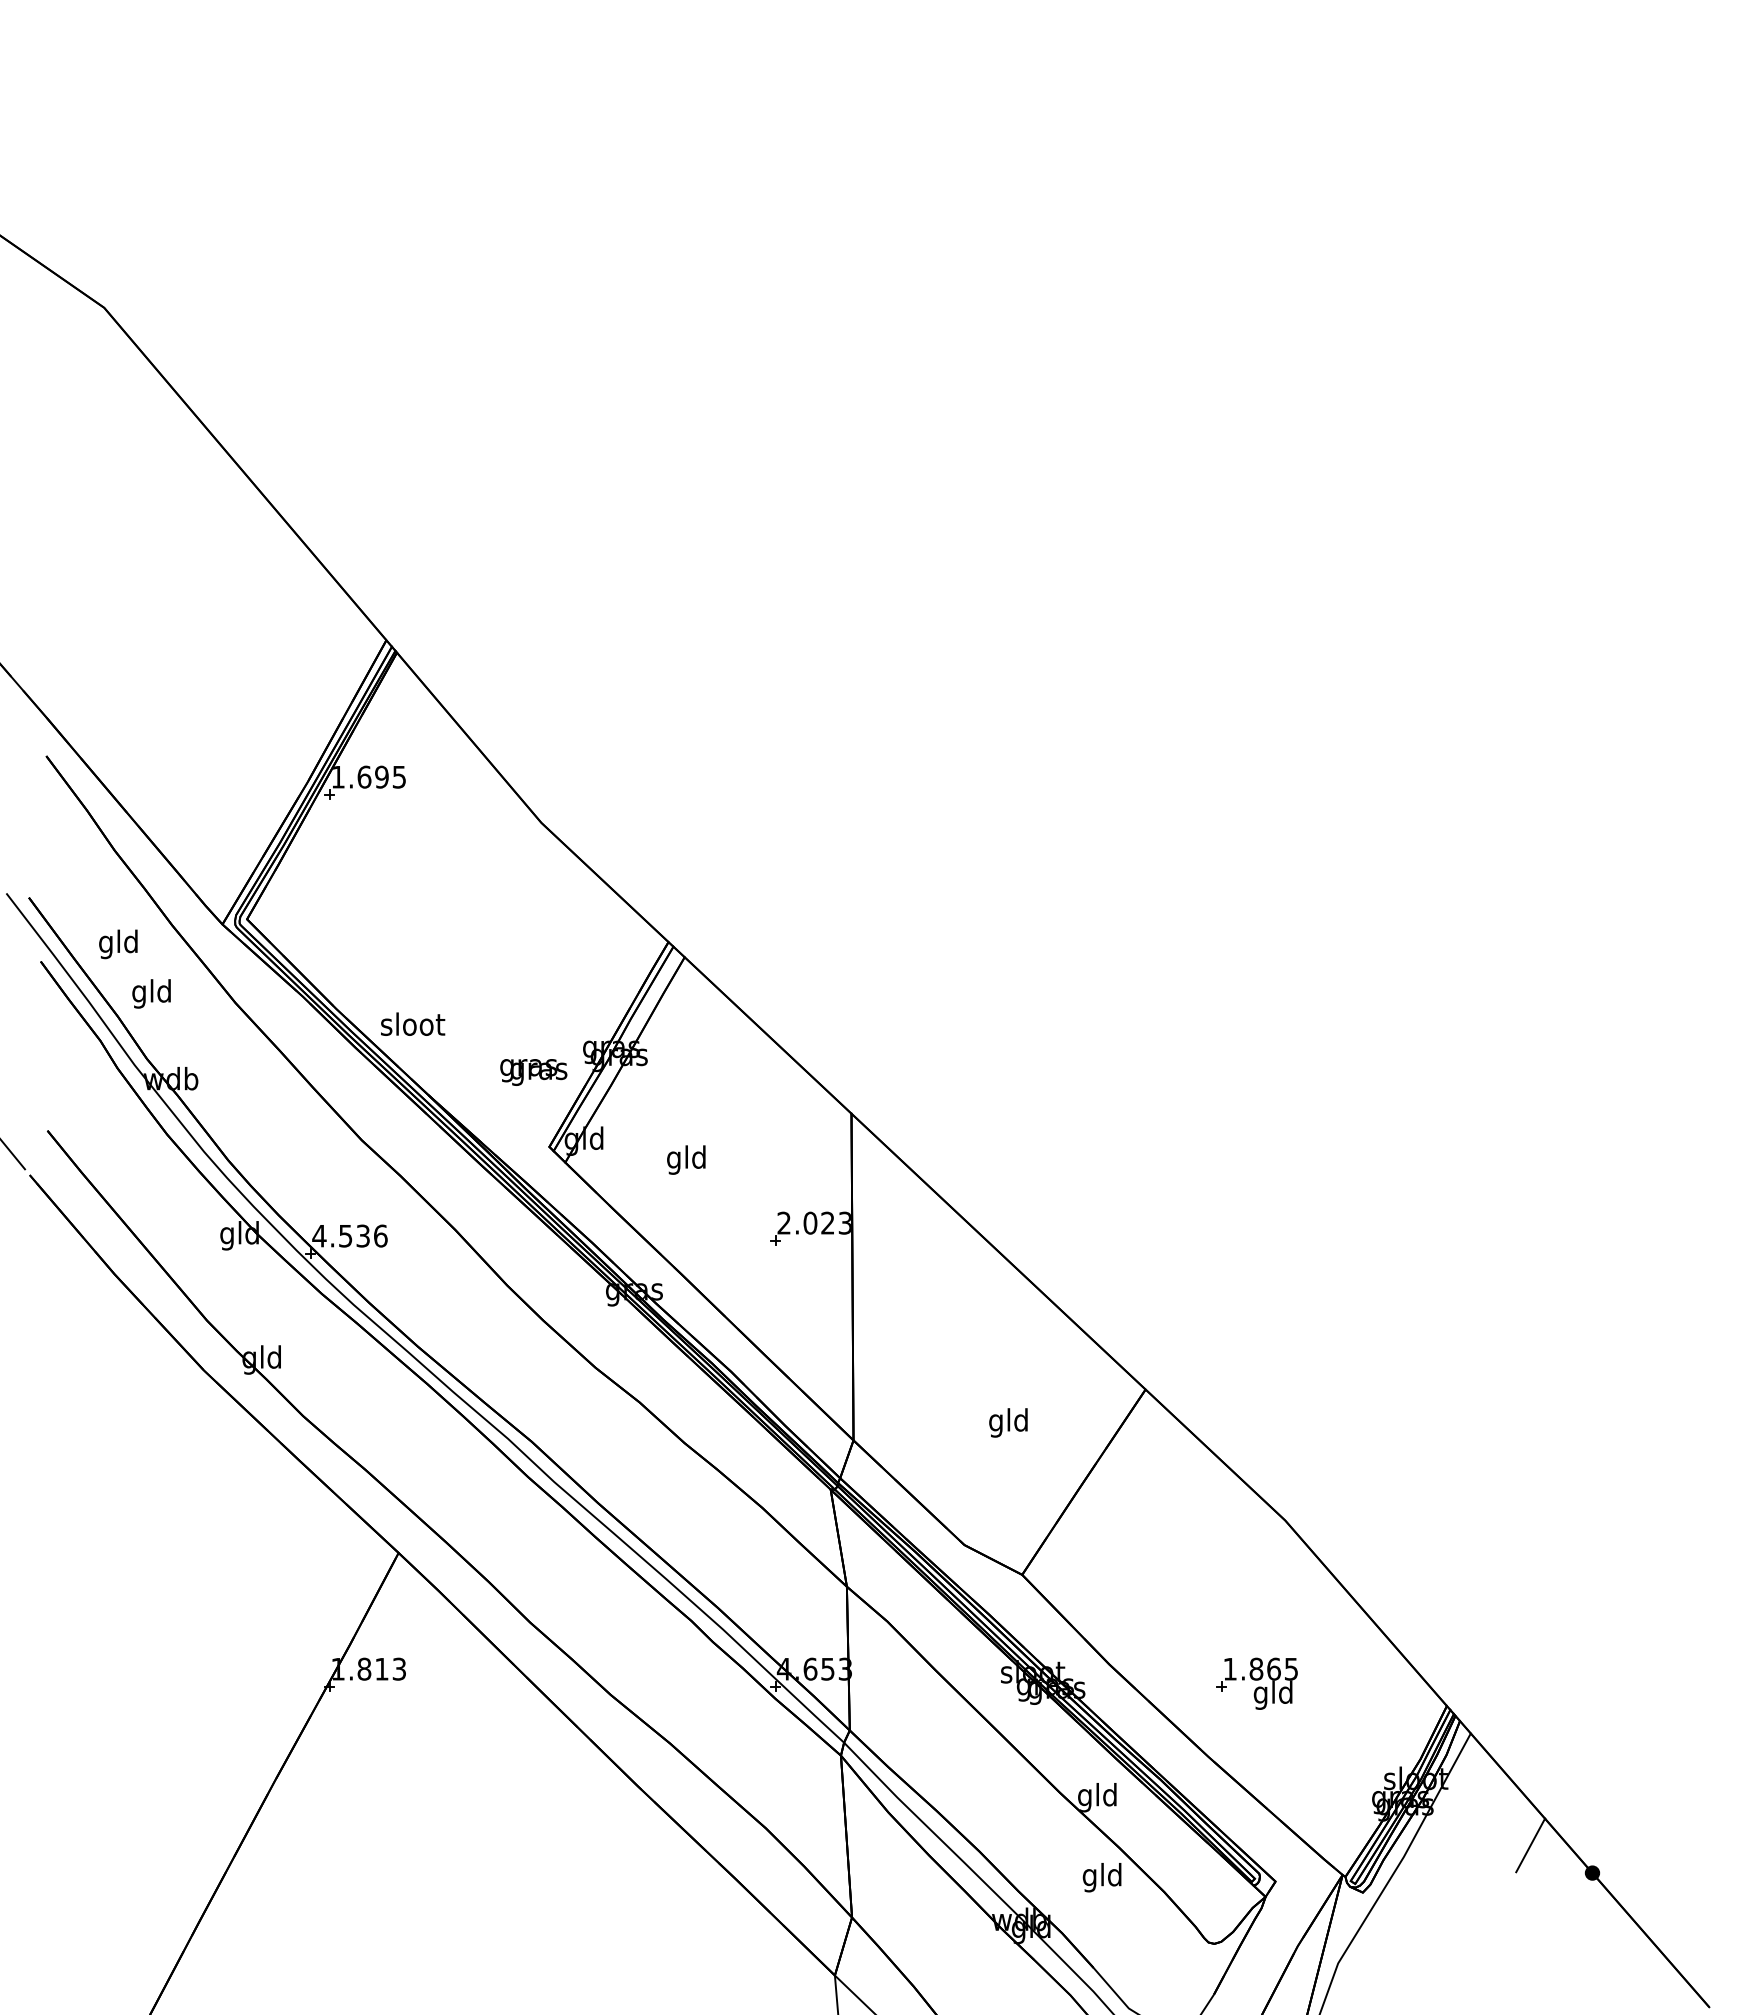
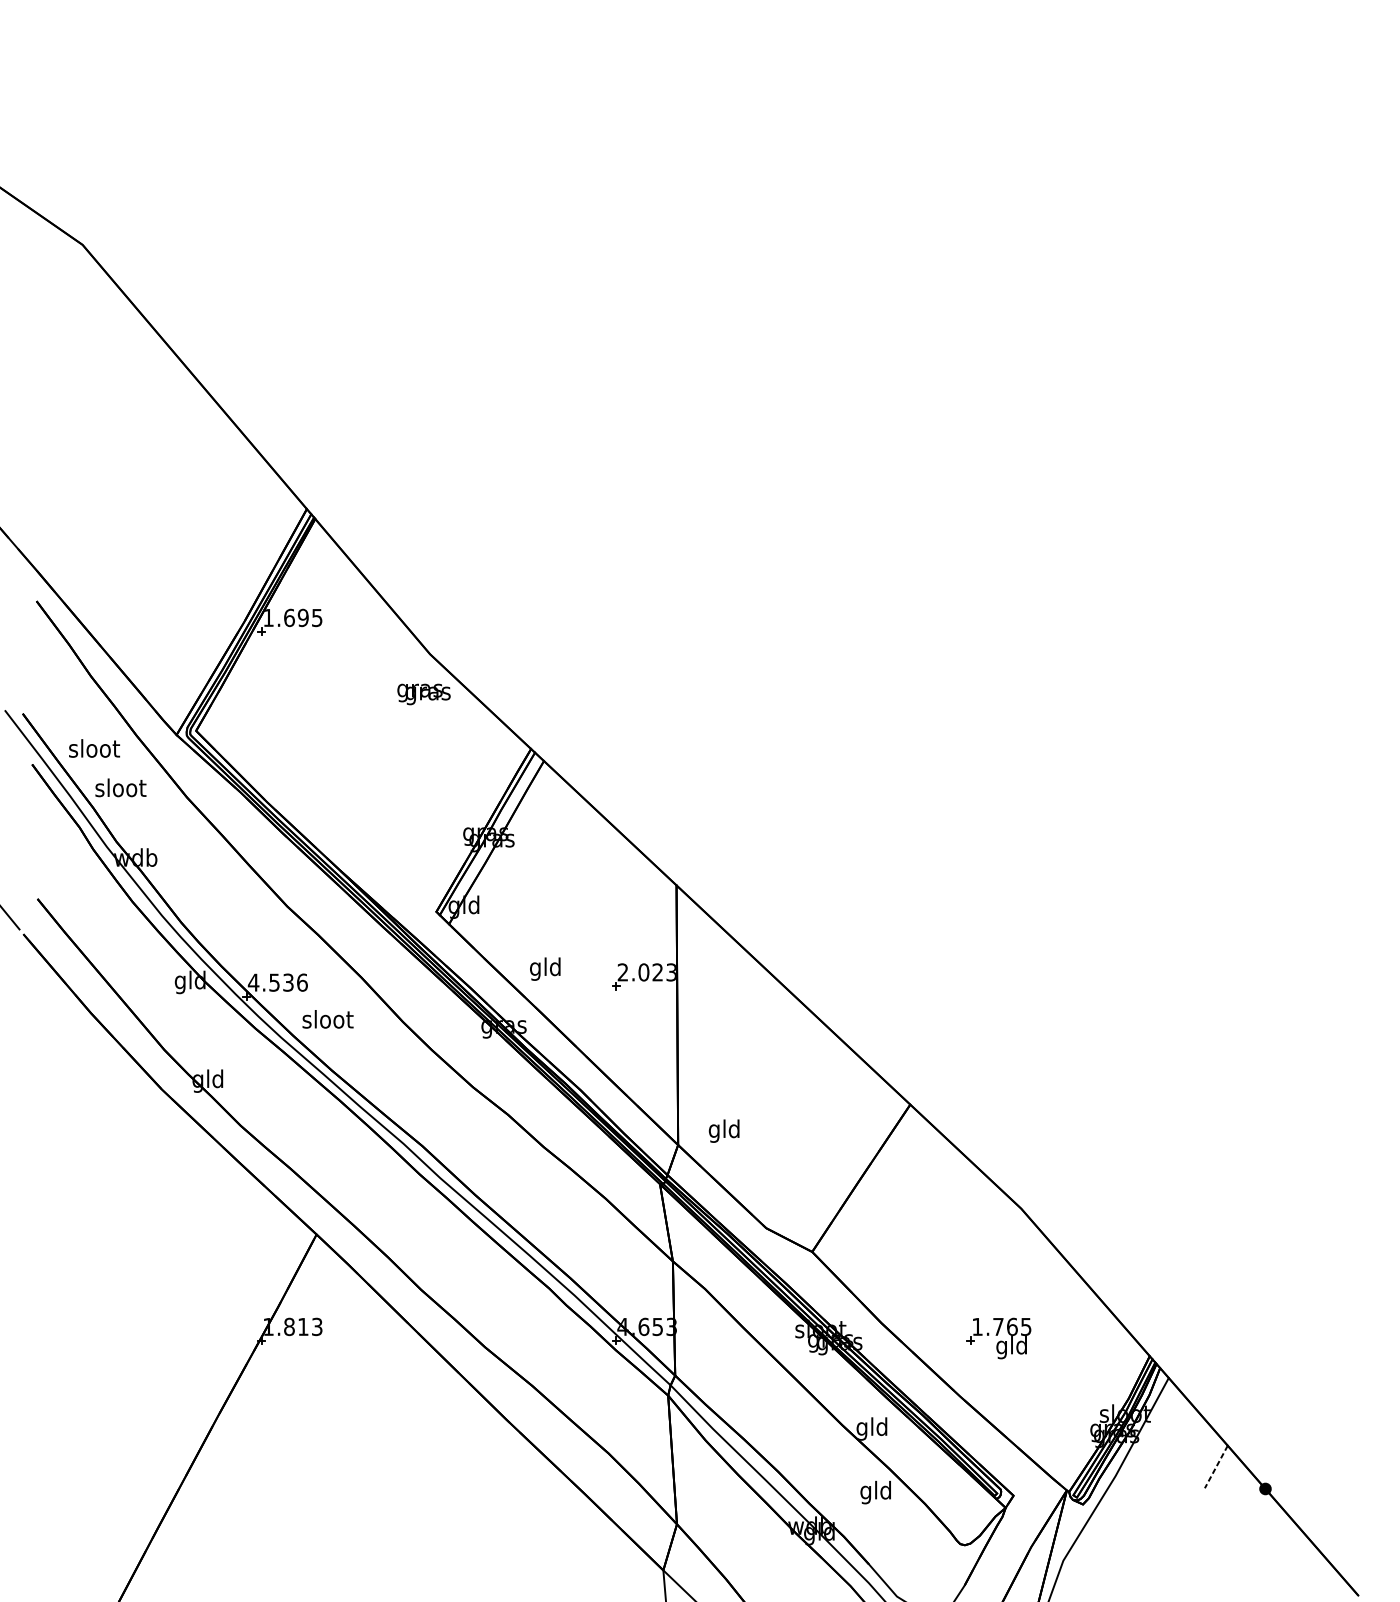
text: (119, 944) -> (94, 750), gld -> sloot
text: (152, 993) -> (120, 789), gld -> sloot
text: (413, 1023) -> (328, 1018), moved
text: (533, 1072) -> (423, 694), moved
text: (686, 1159) -> (545, 968), moved
text: (1008, 1422) -> (724, 1130), moved
text: (1256, 1668) -> (998, 1326), 1.865 -> 1.765
line: (1530, 1845) -> (1216, 1467), solid -> dashed

